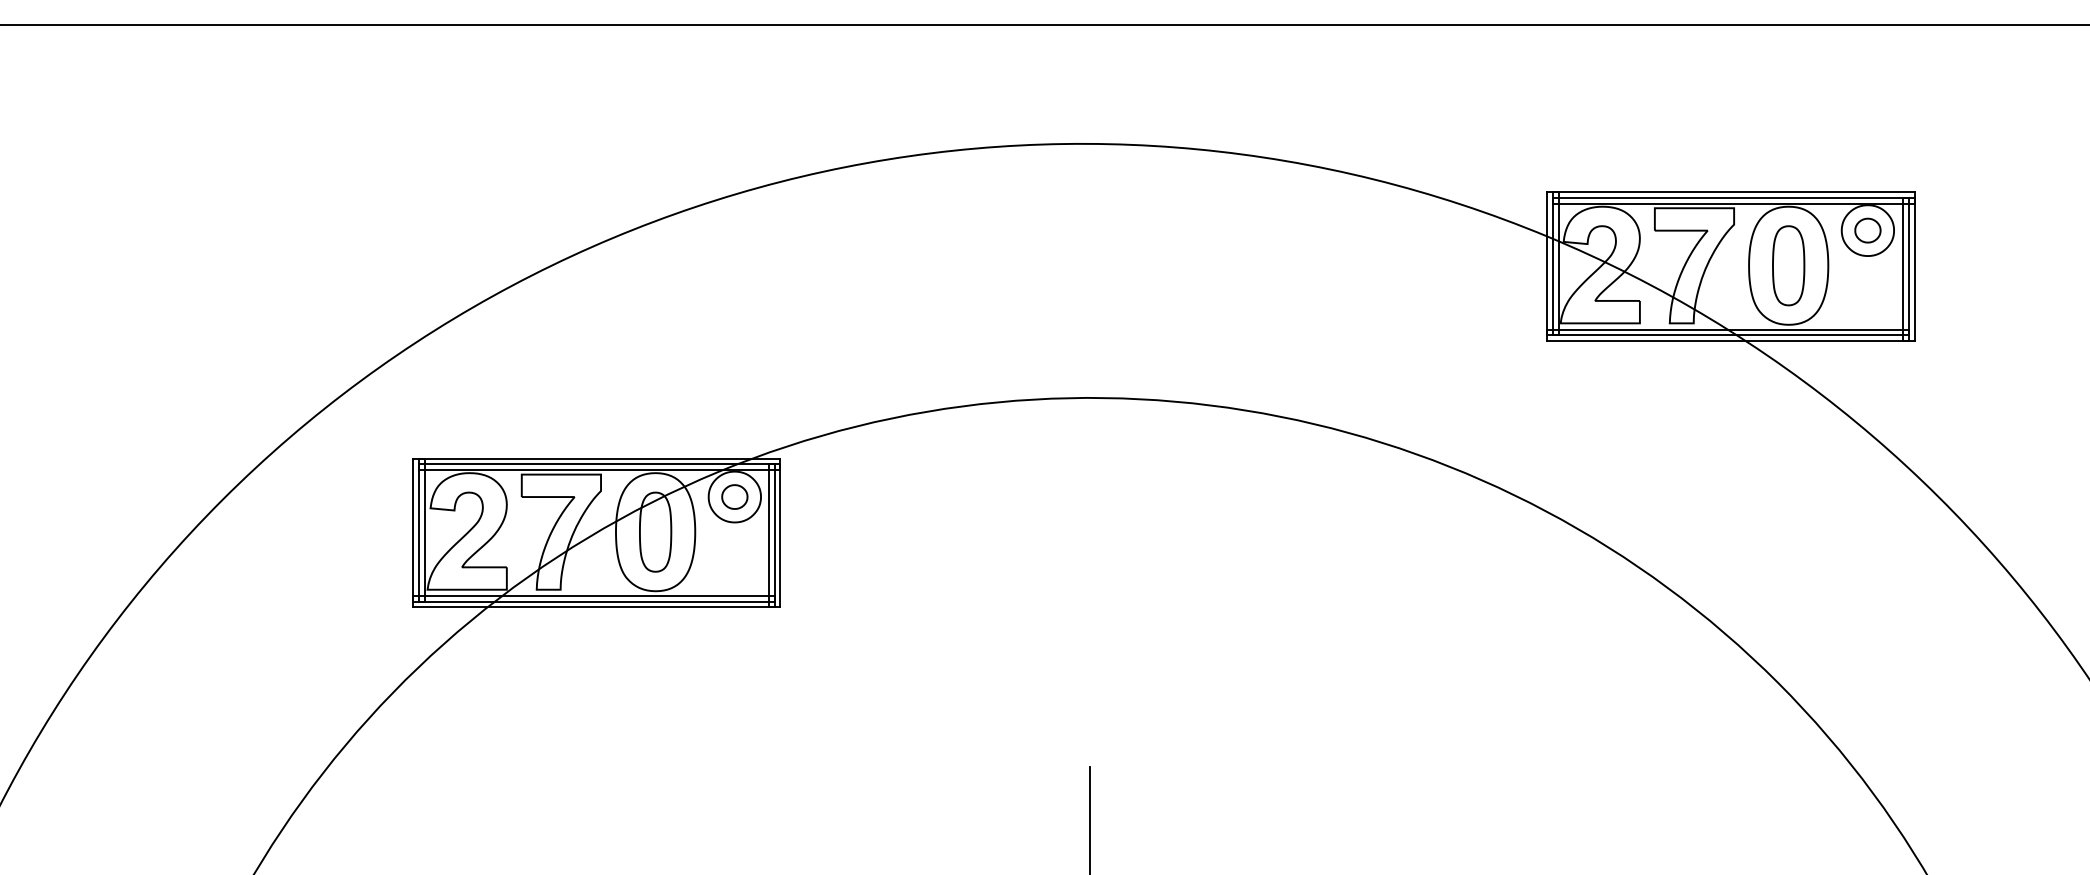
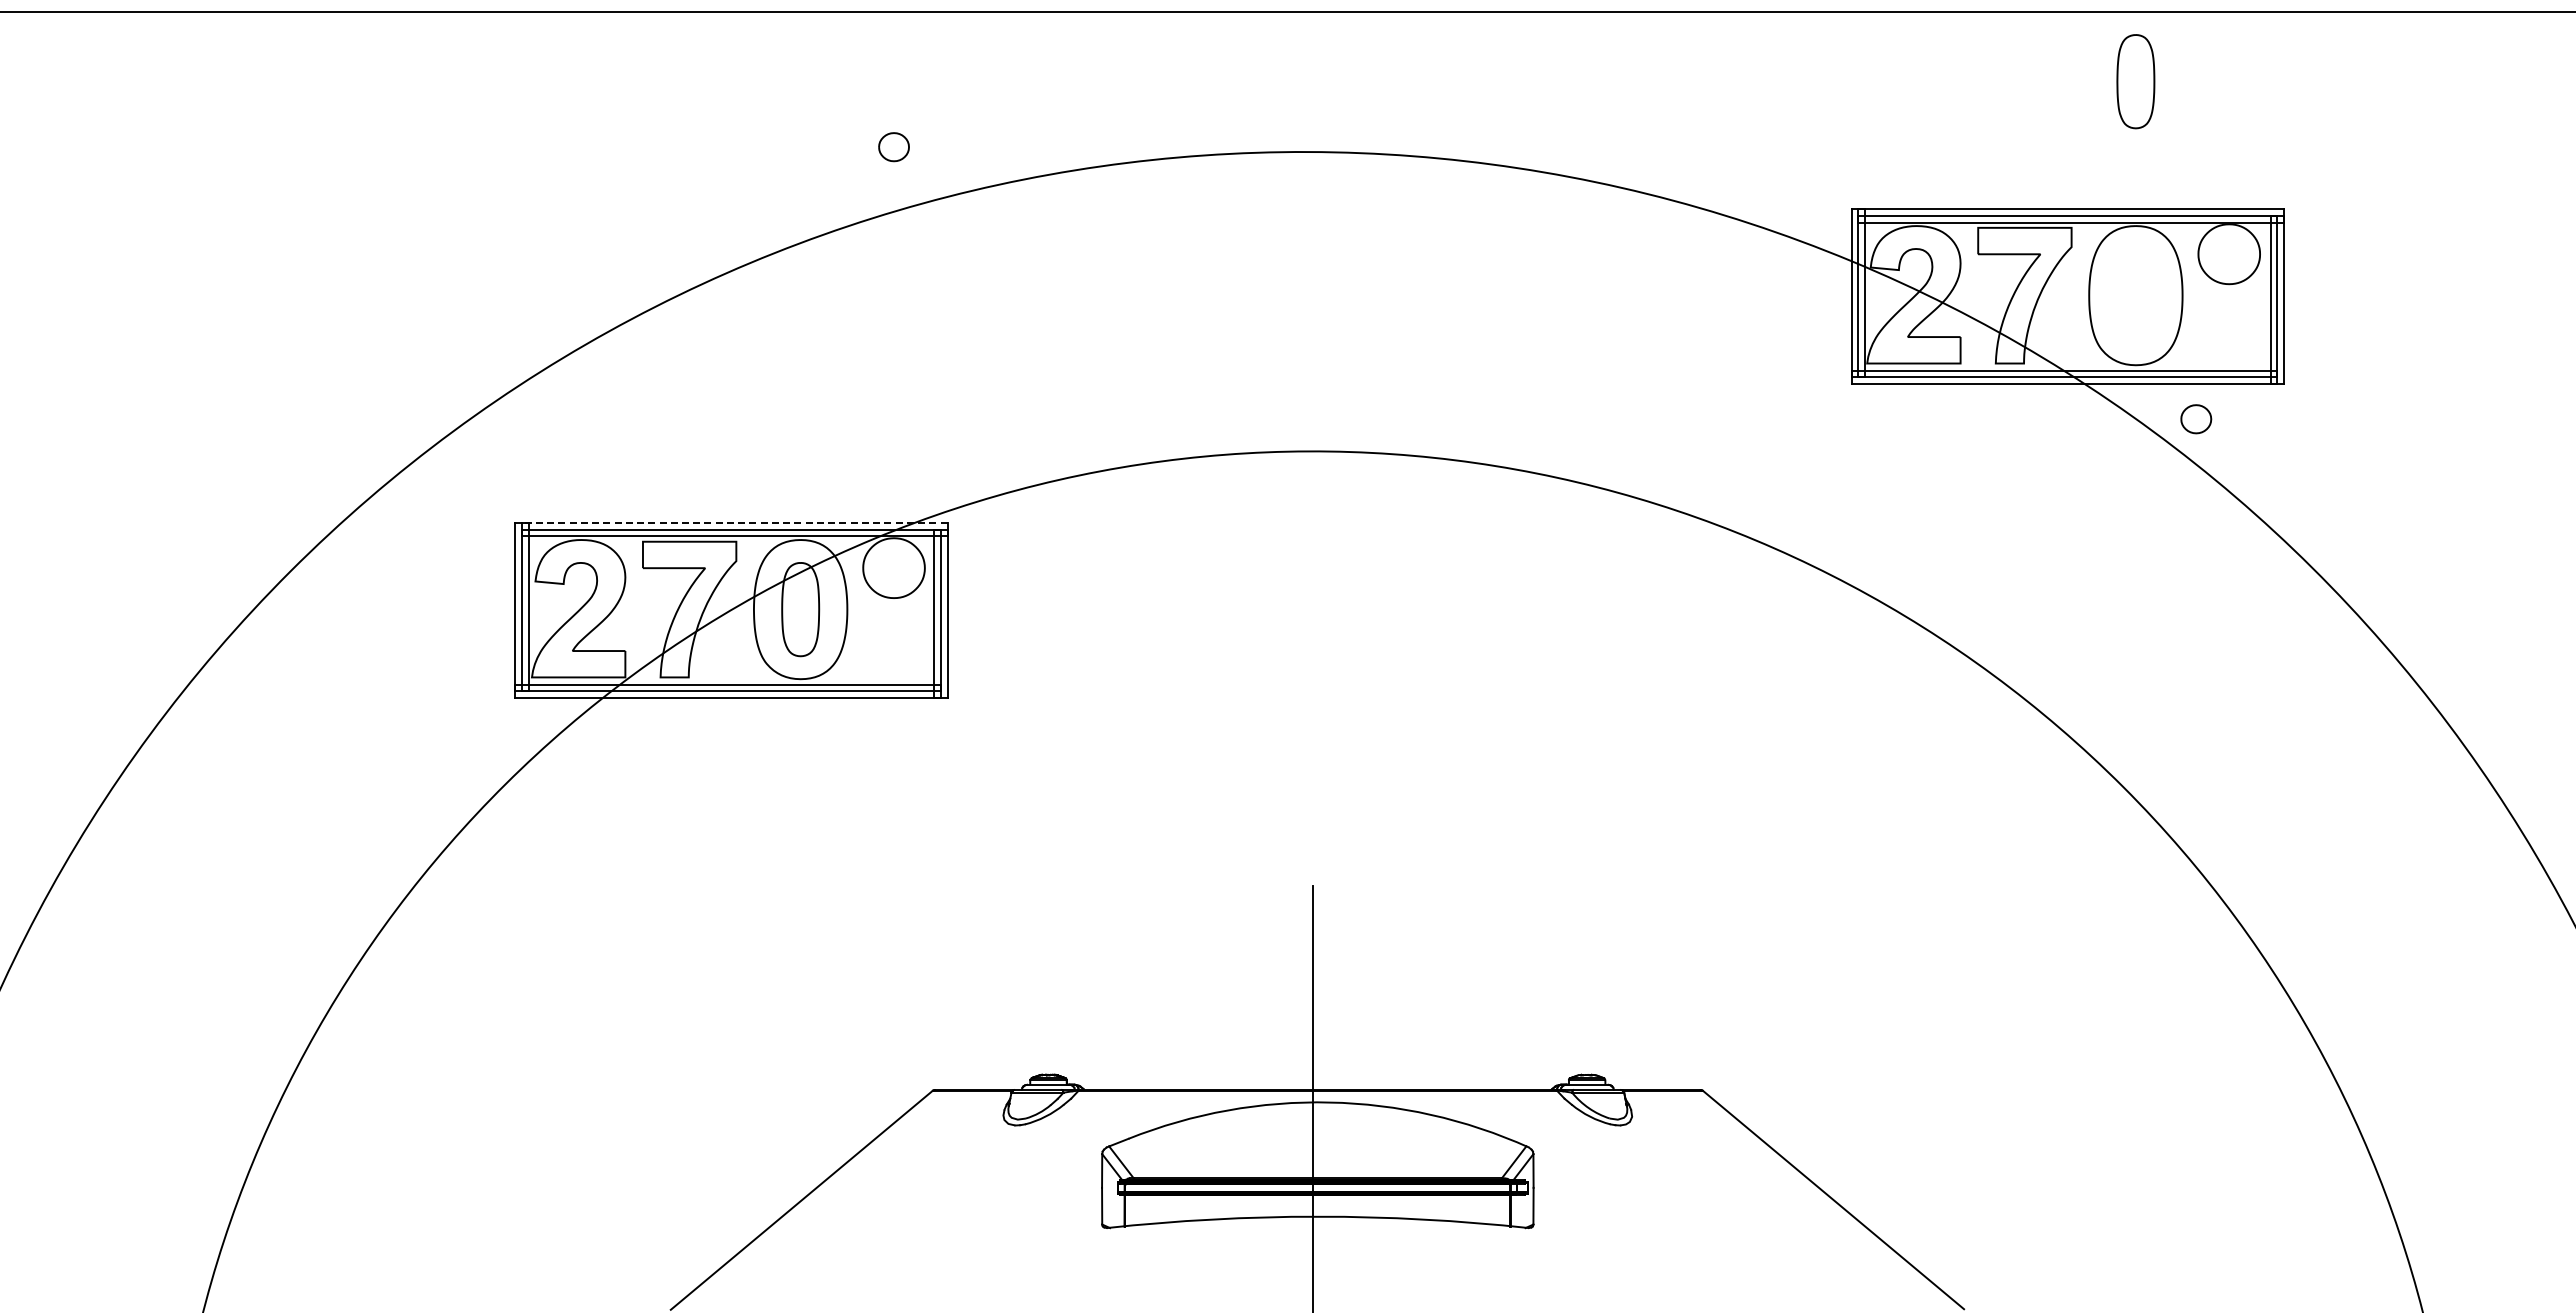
part: (1868, 230) -> (2196, 419), moved
part: (1788, 265) -> (2135, 81), moved
line: (599, 458) -> (734, 522), solid -> dashed
part: (734, 497) -> (893, 147), moved

